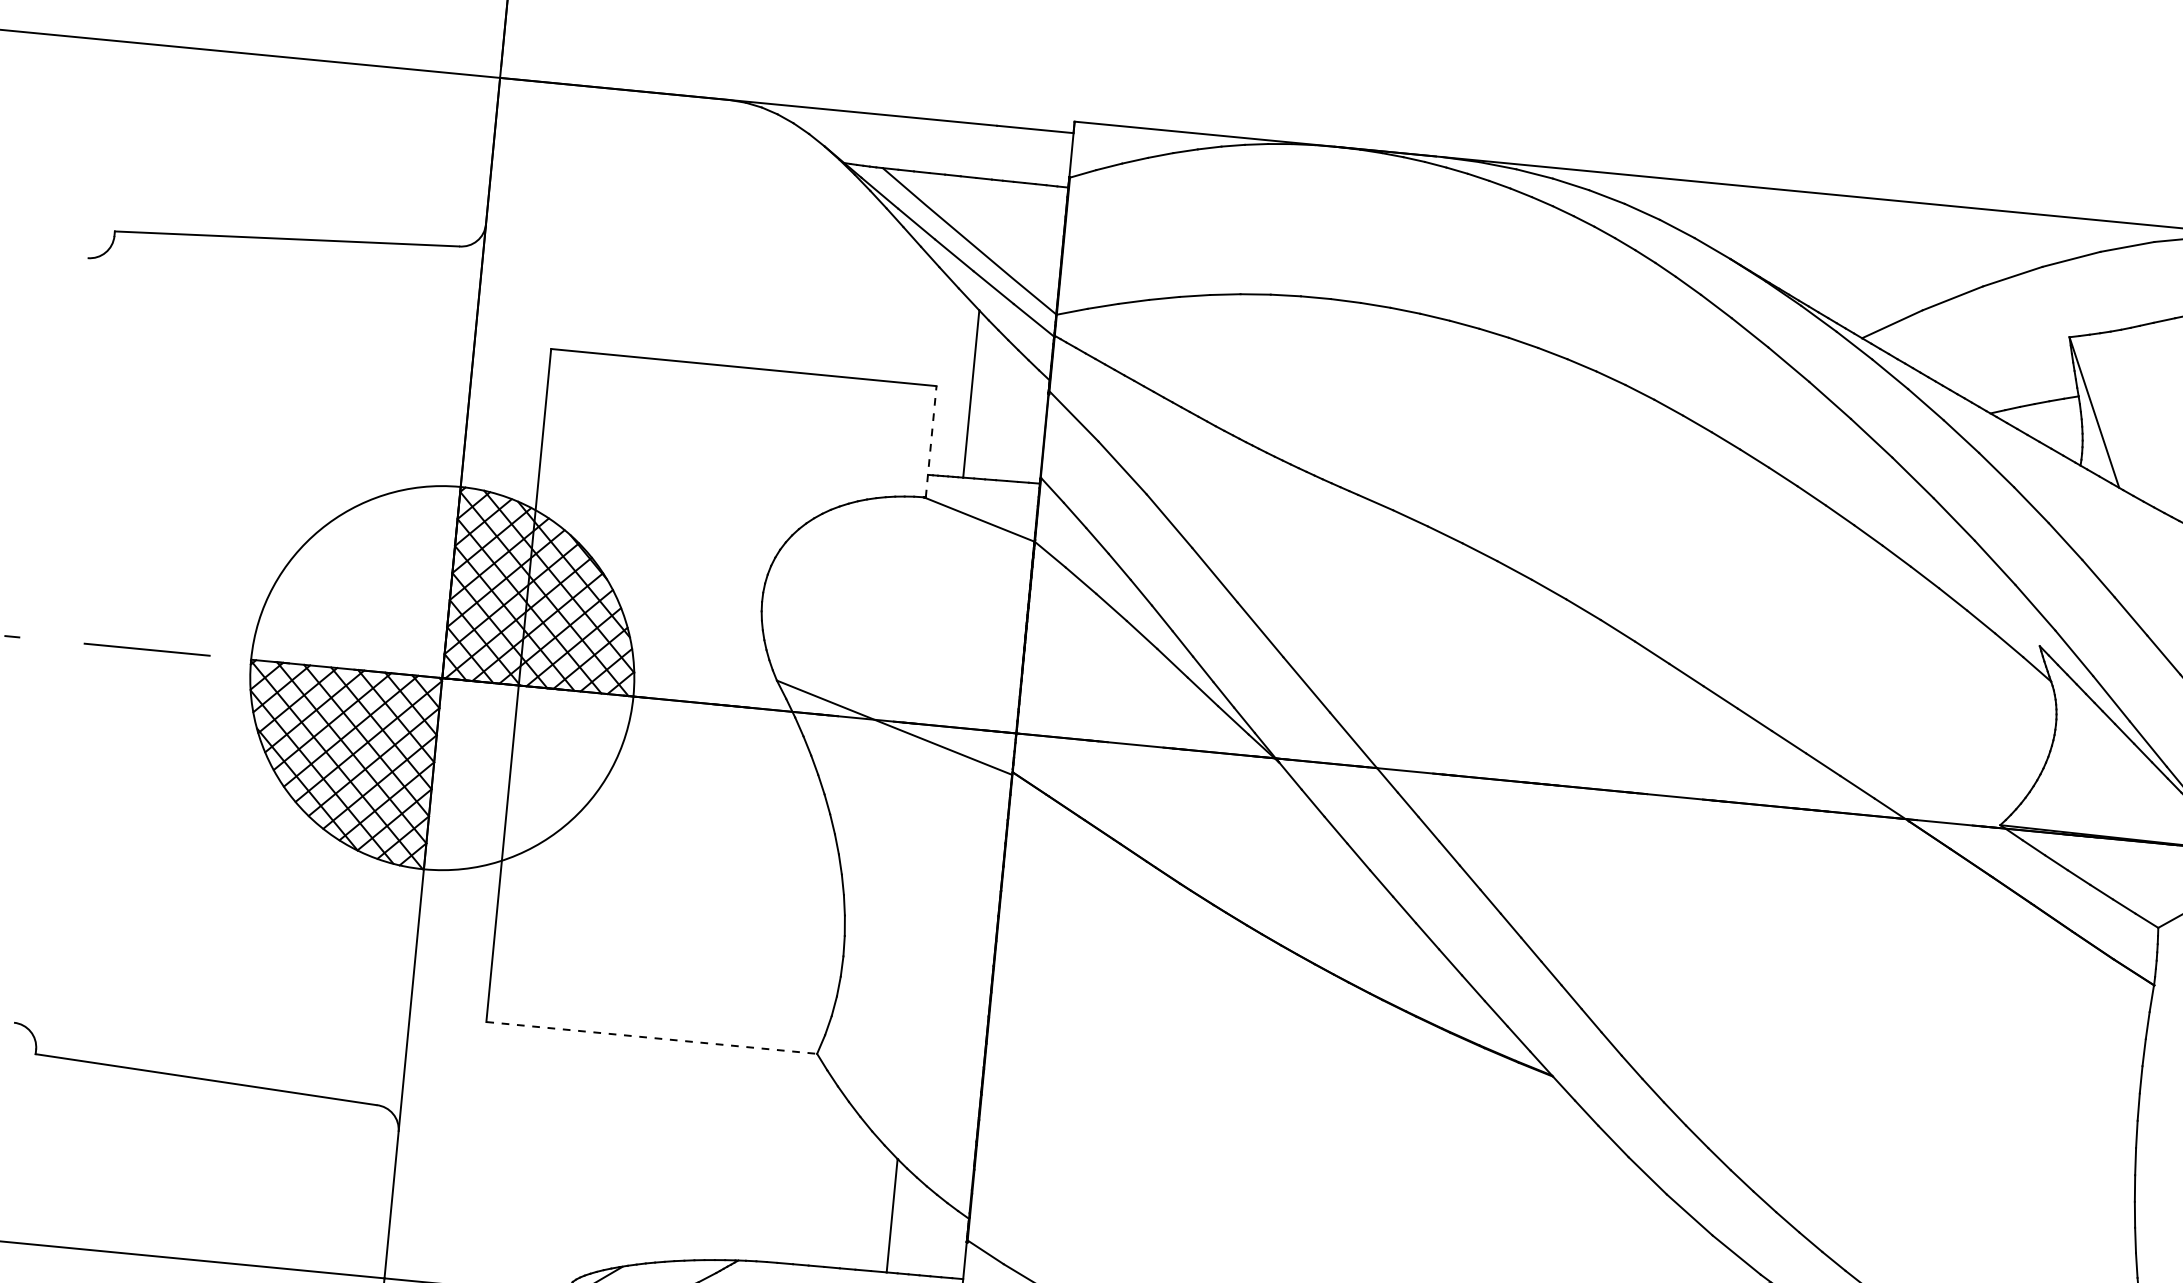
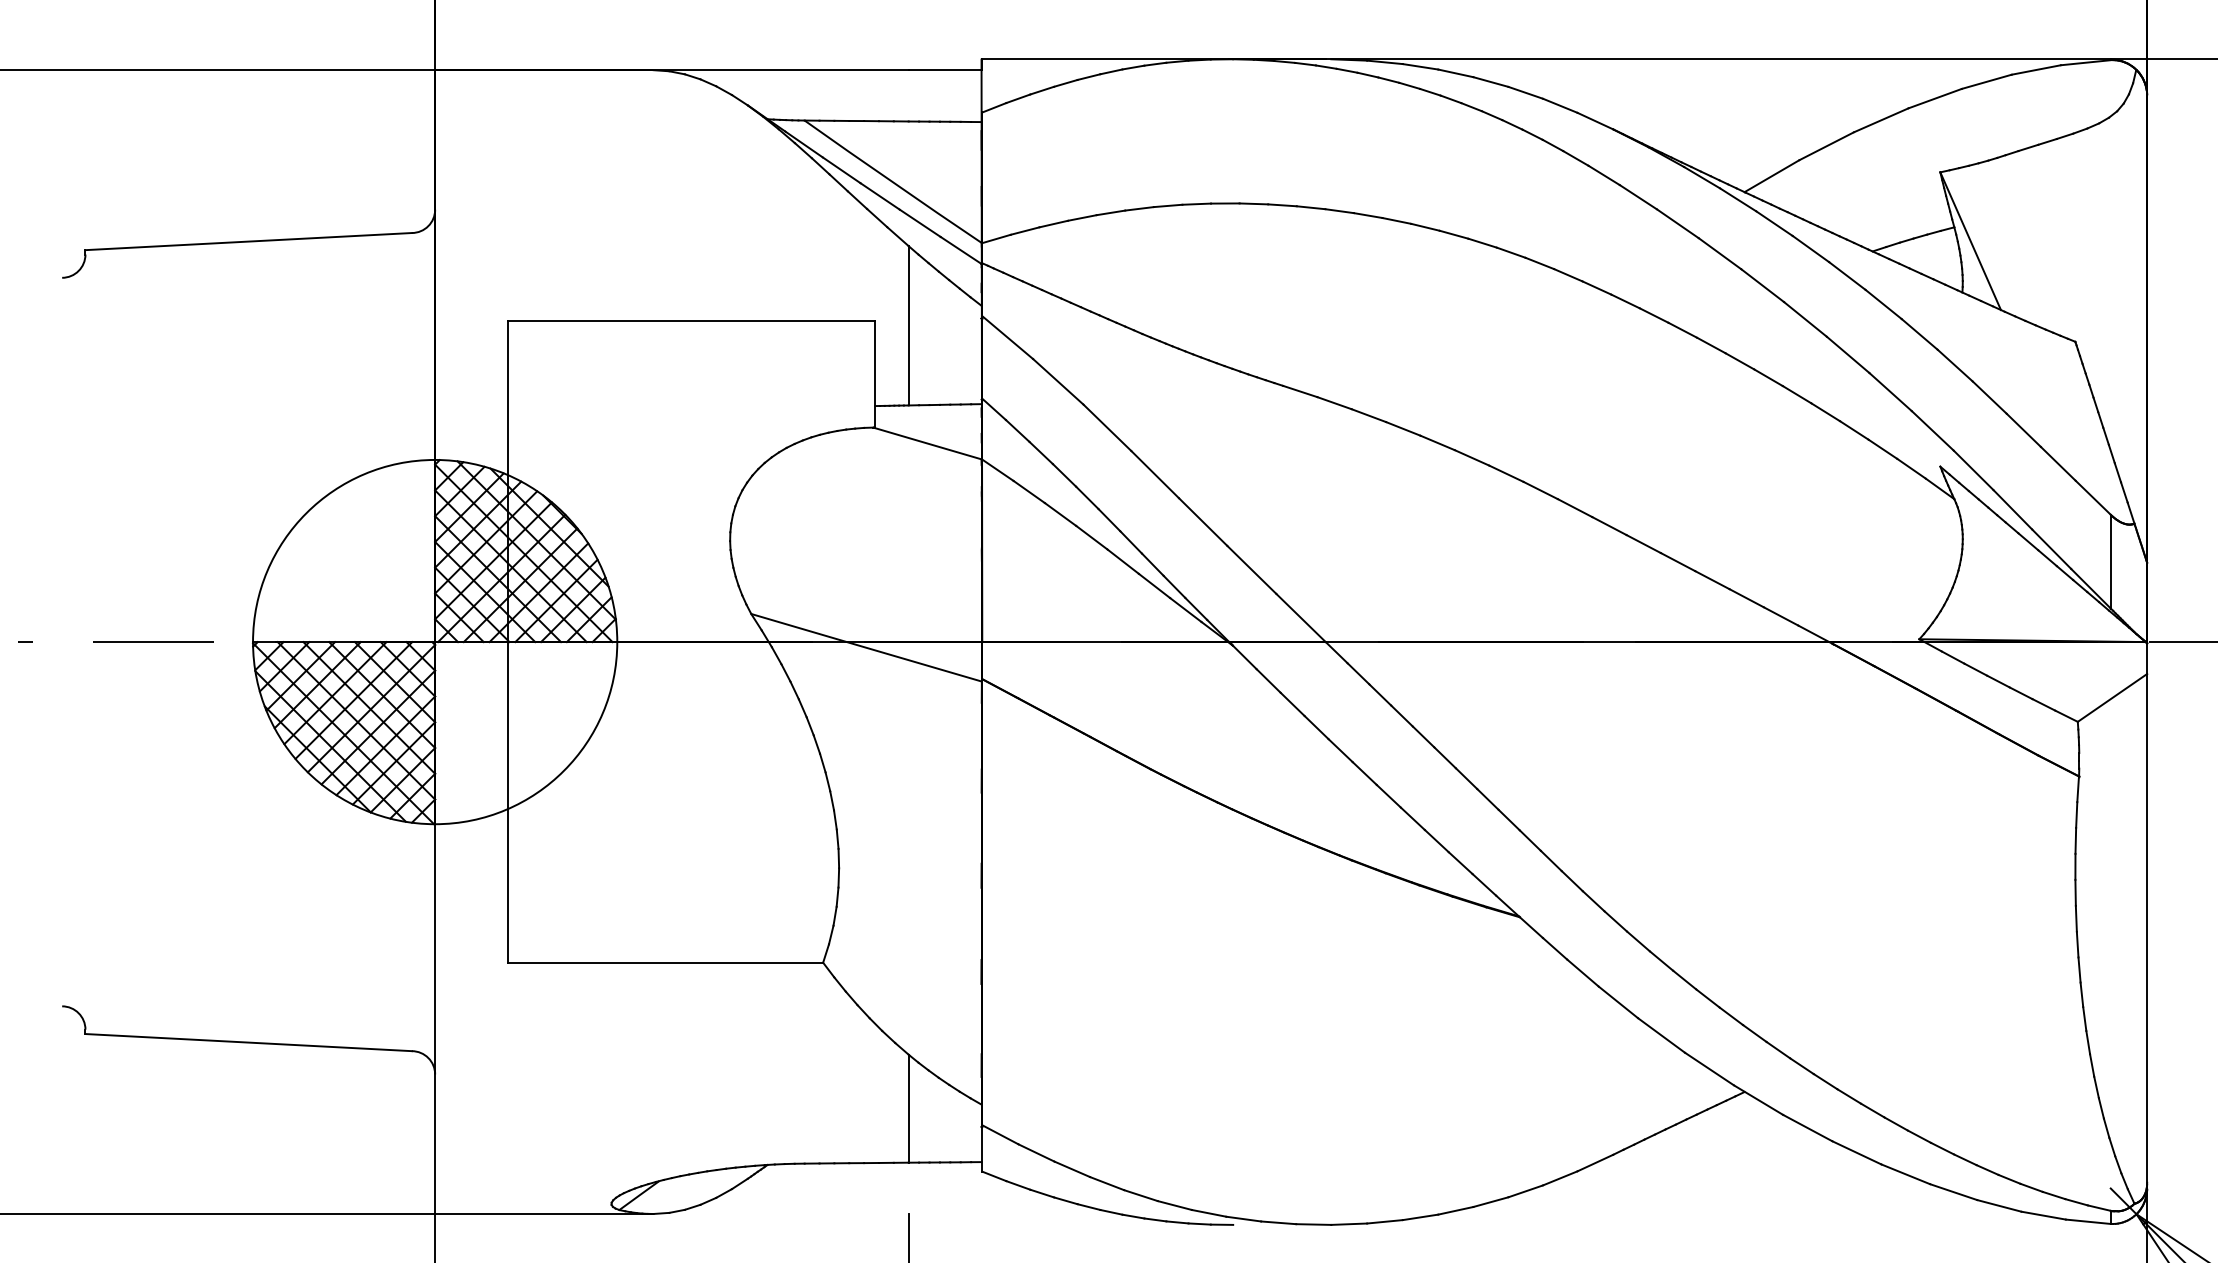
line: (931, 441) -> (875, 374), dashed -> solid
line: (651, 1037) -> (665, 962), dashed -> solid

